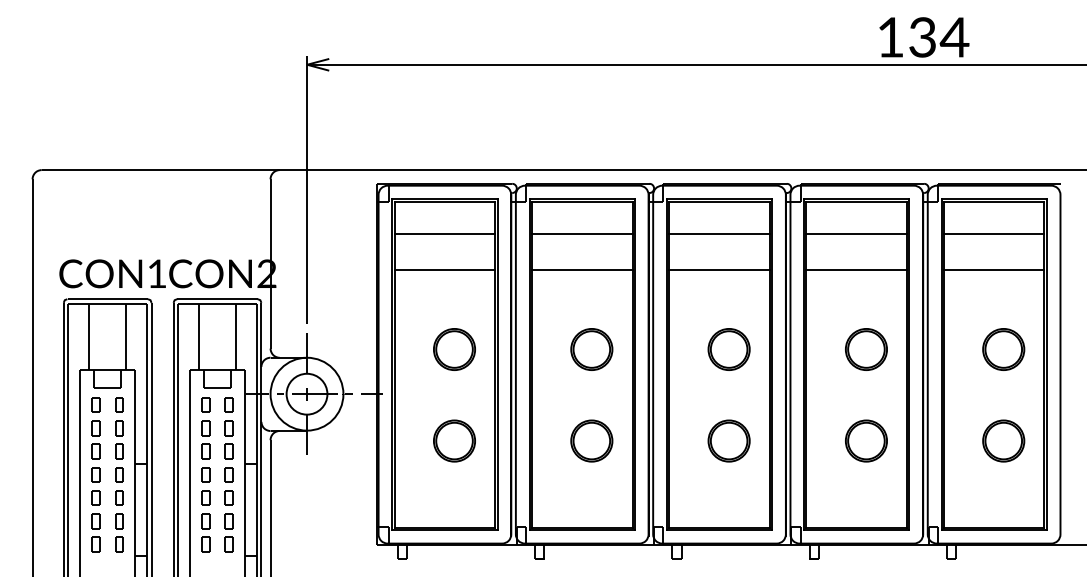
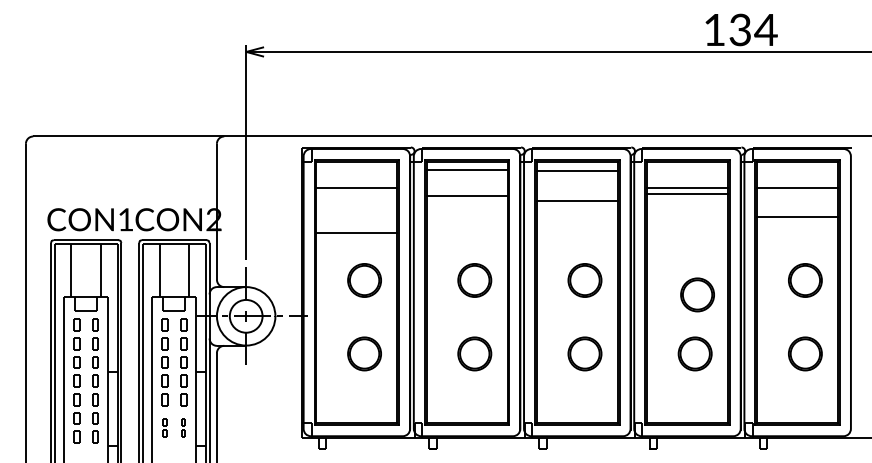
line: (581, 233) -> (466, 169), moved
line: (719, 233) -> (577, 170), moved
line: (444, 270) -> (356, 233), moved
line: (581, 270) -> (466, 196), moved
line: (719, 270) -> (577, 201), moved
line: (856, 270) -> (687, 194), moved
part: (866, 349) -> (697, 294), moved
part: (205, 532) -> (164, 427), size x0.6
part: (228, 532) -> (183, 427), size x0.6

